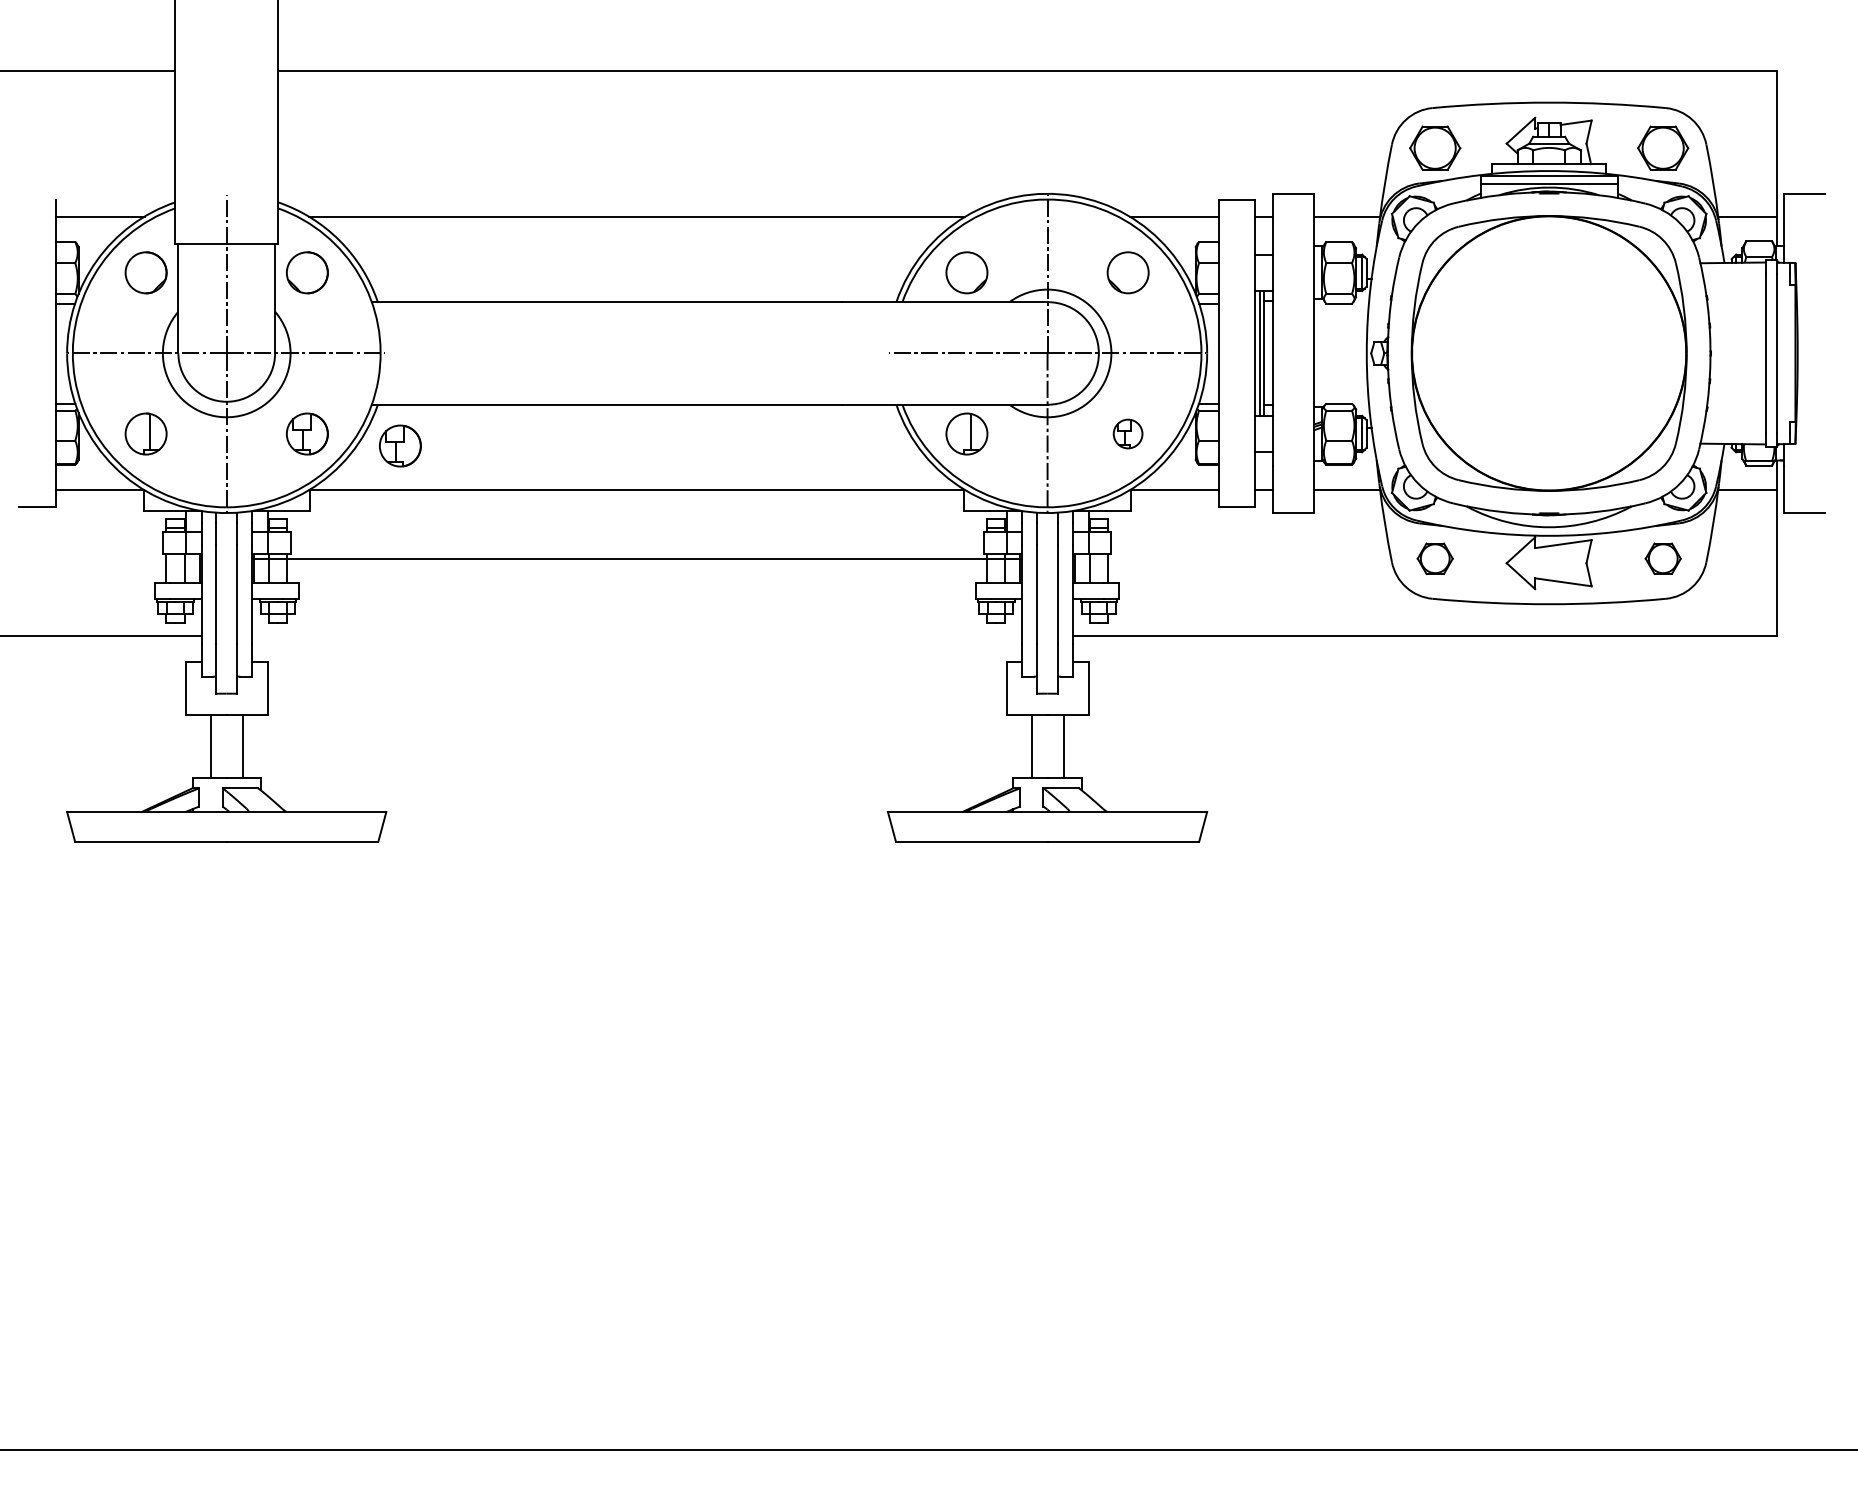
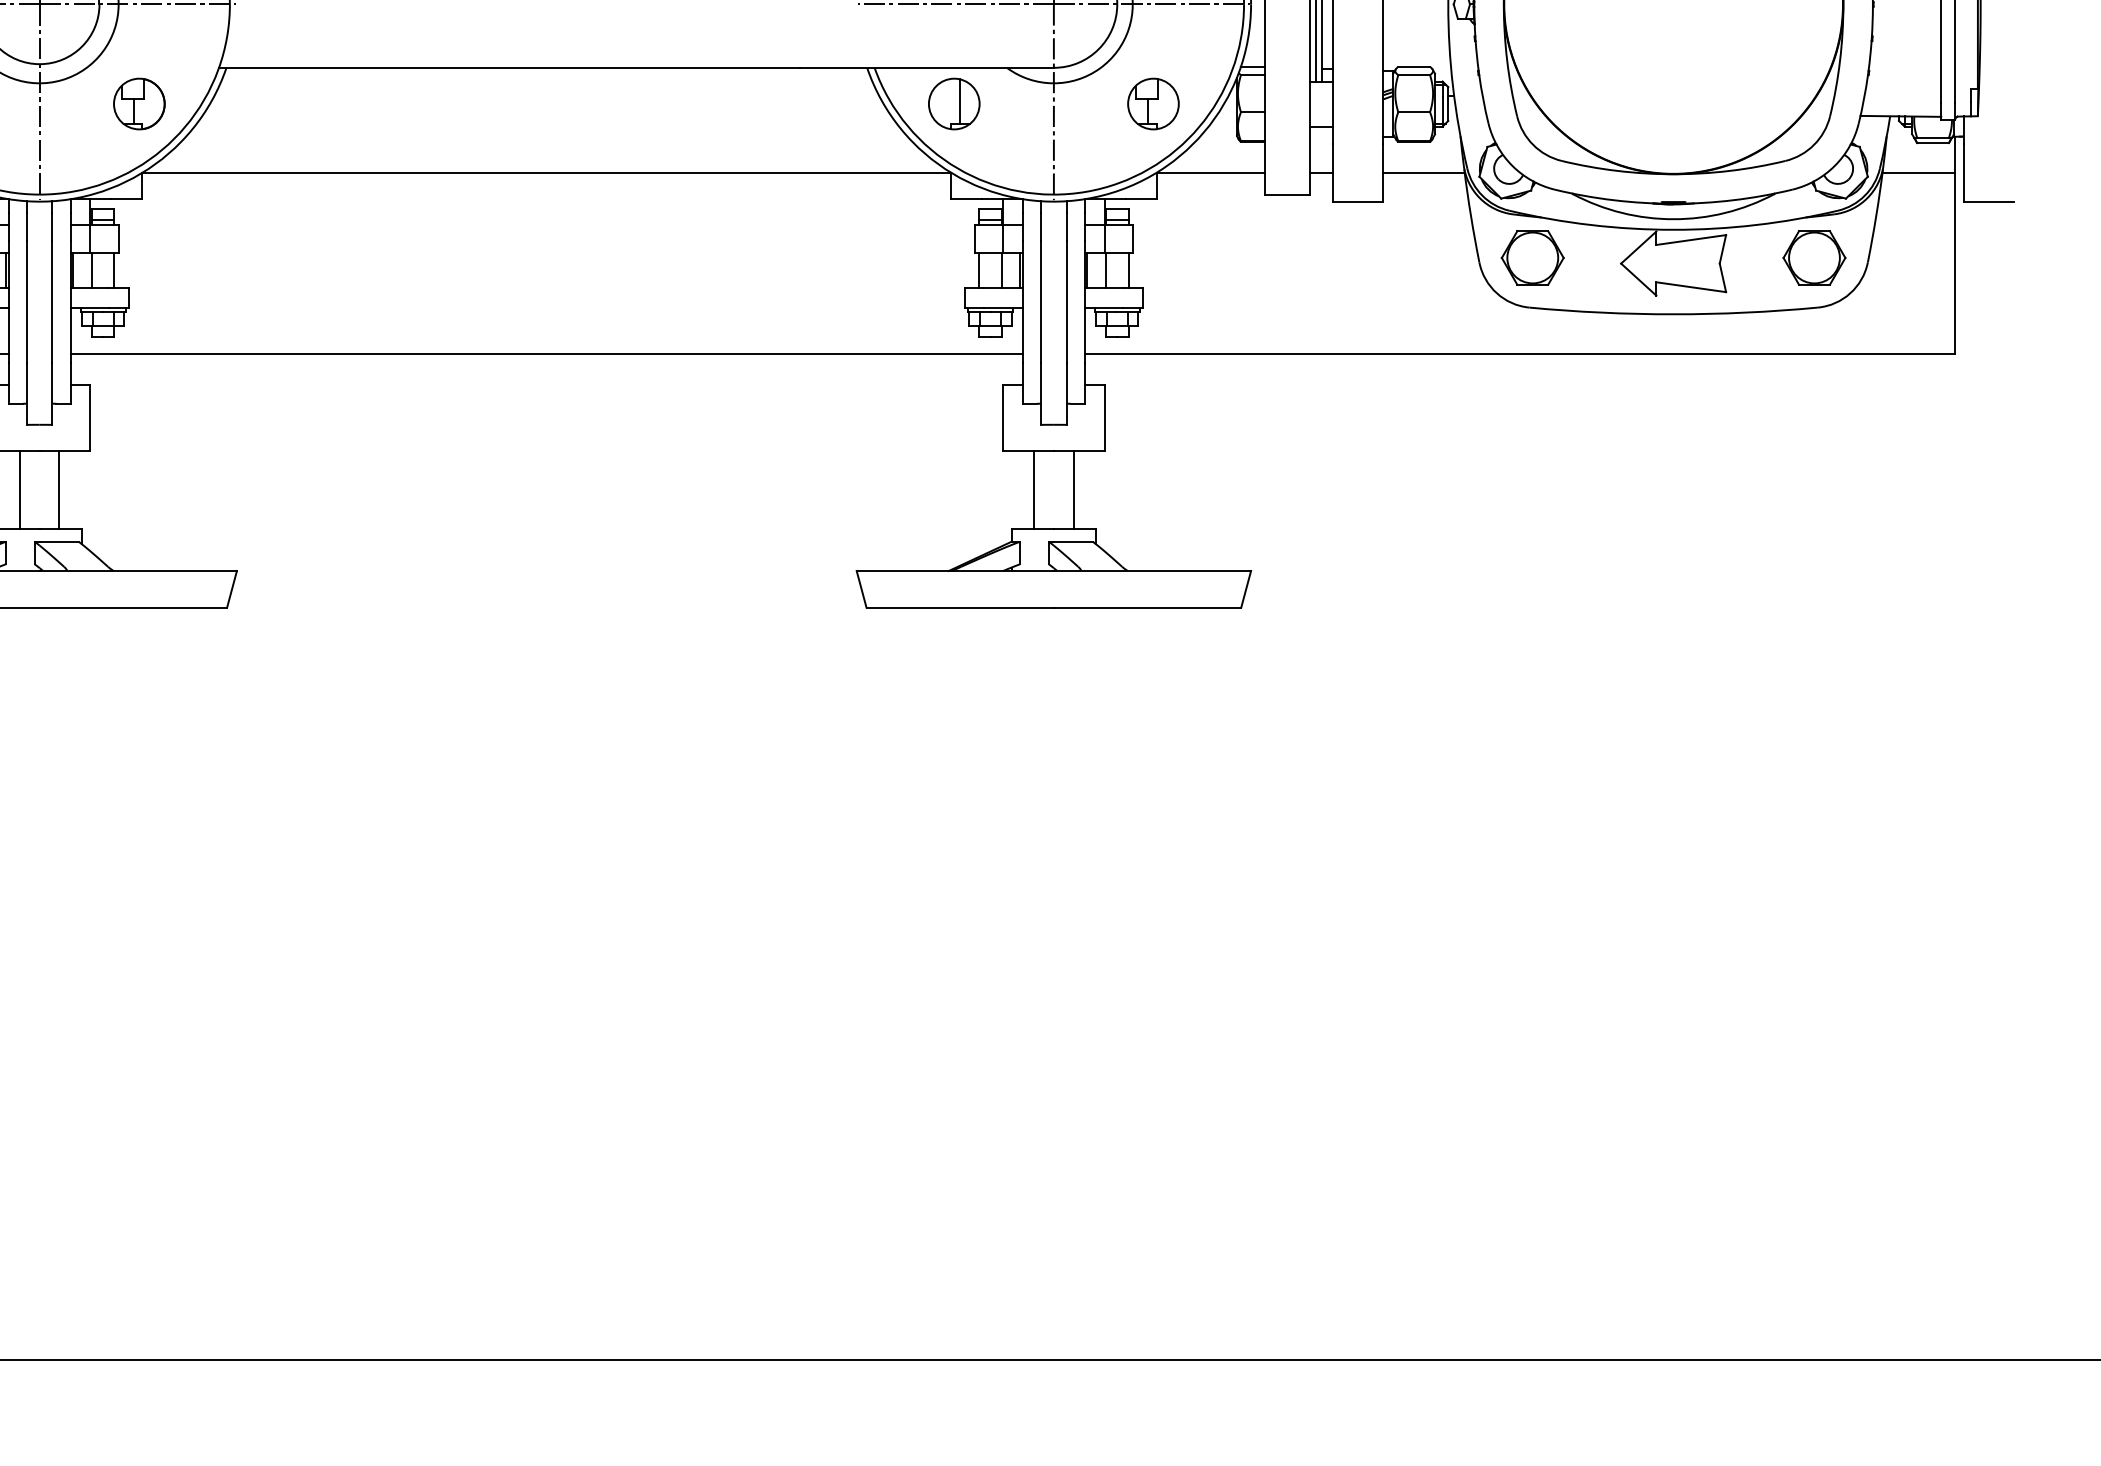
part: (1127, 433) -> (1152, 103), size x1.43
part: (400, 445) -> (254, 118), removed
part: (1435, 558) -> (1533, 257), size x1.43
part: (1663, 558) -> (1814, 257), size x1.43
line: (636, 559) -> (546, 354), moved

